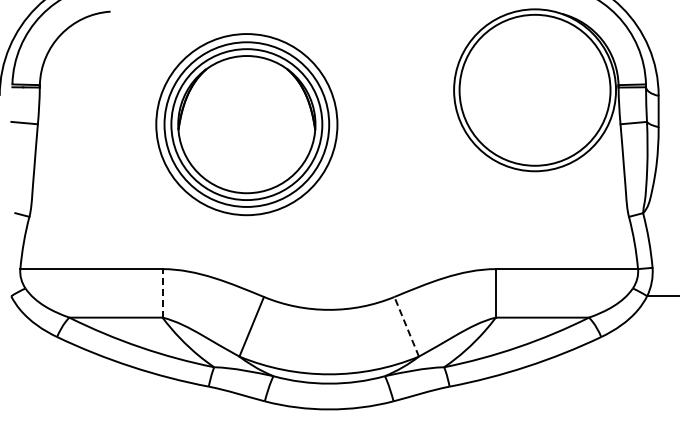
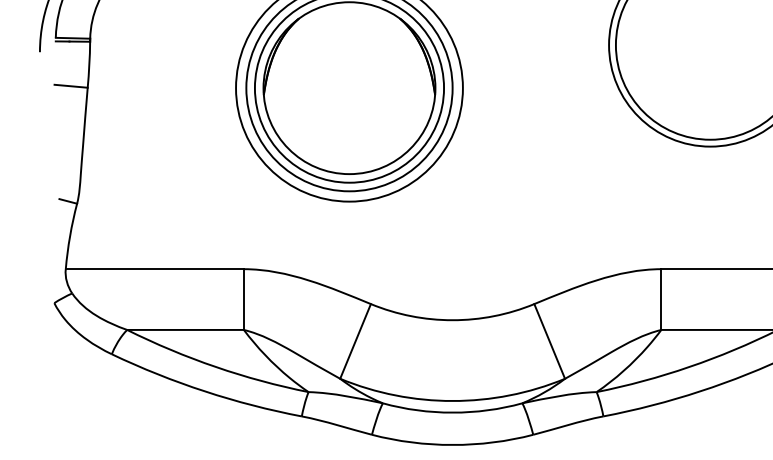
line: (162, 292) -> (243, 298), dashed -> solid
line: (406, 326) -> (549, 341), dashed -> solid

